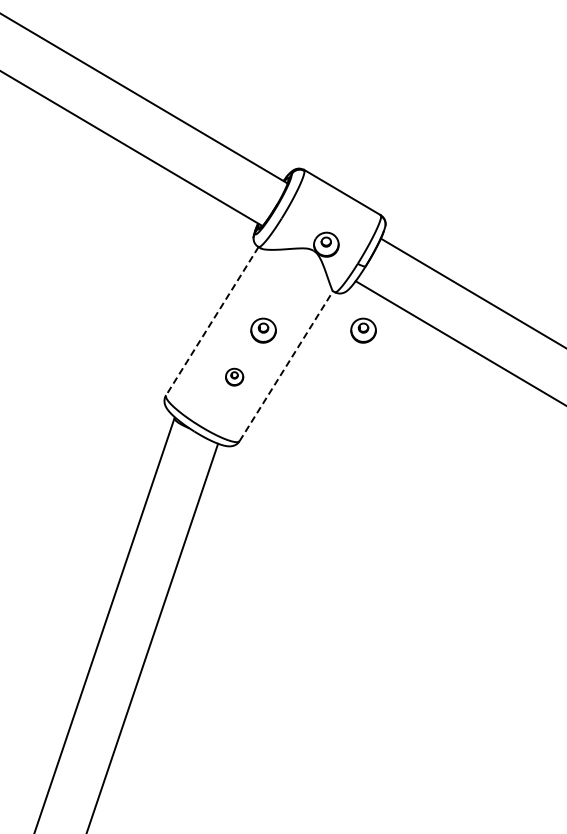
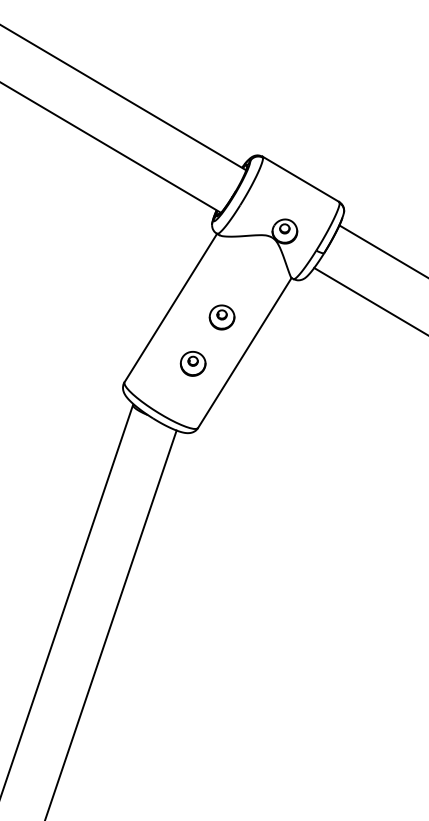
line: (212, 321) -> (171, 308), dashed -> solid
part: (363, 330) -> (322, 317), removed
line: (286, 365) -> (245, 352), dashed -> solid
part: (234, 377) -> (193, 364), size x1.43

